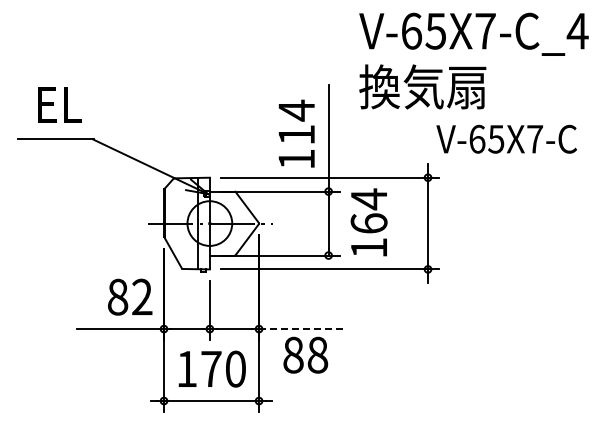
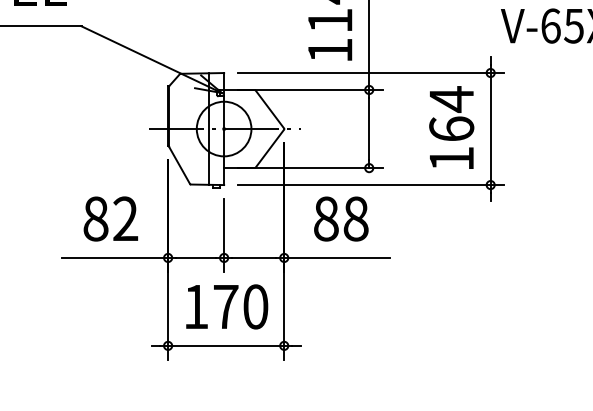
text: (368, 222) -> (450, 127), moved
text: (130, 296) -> (111, 218), moved
line: (302, 329) -> (337, 258), dashed -> solid
text: (305, 354) -> (340, 218), moved

